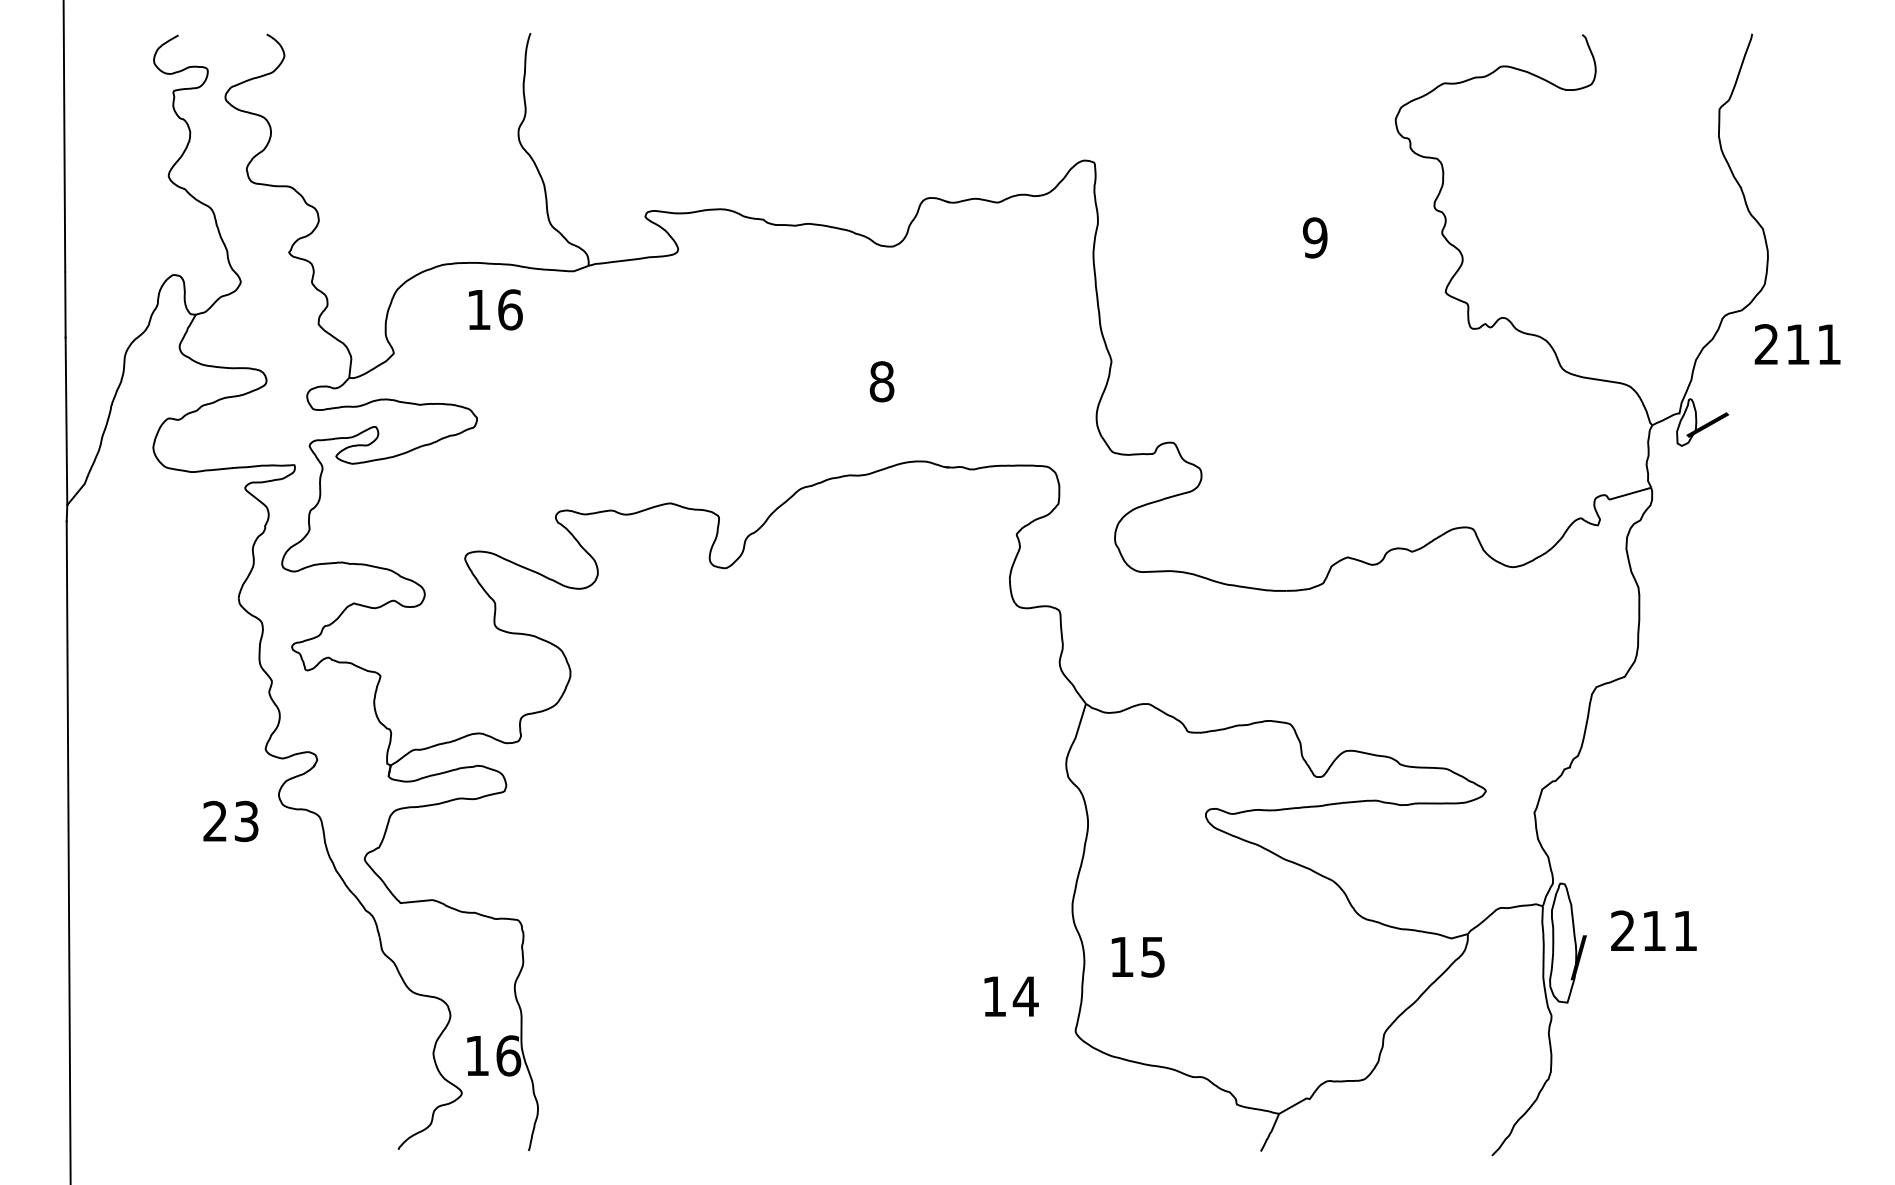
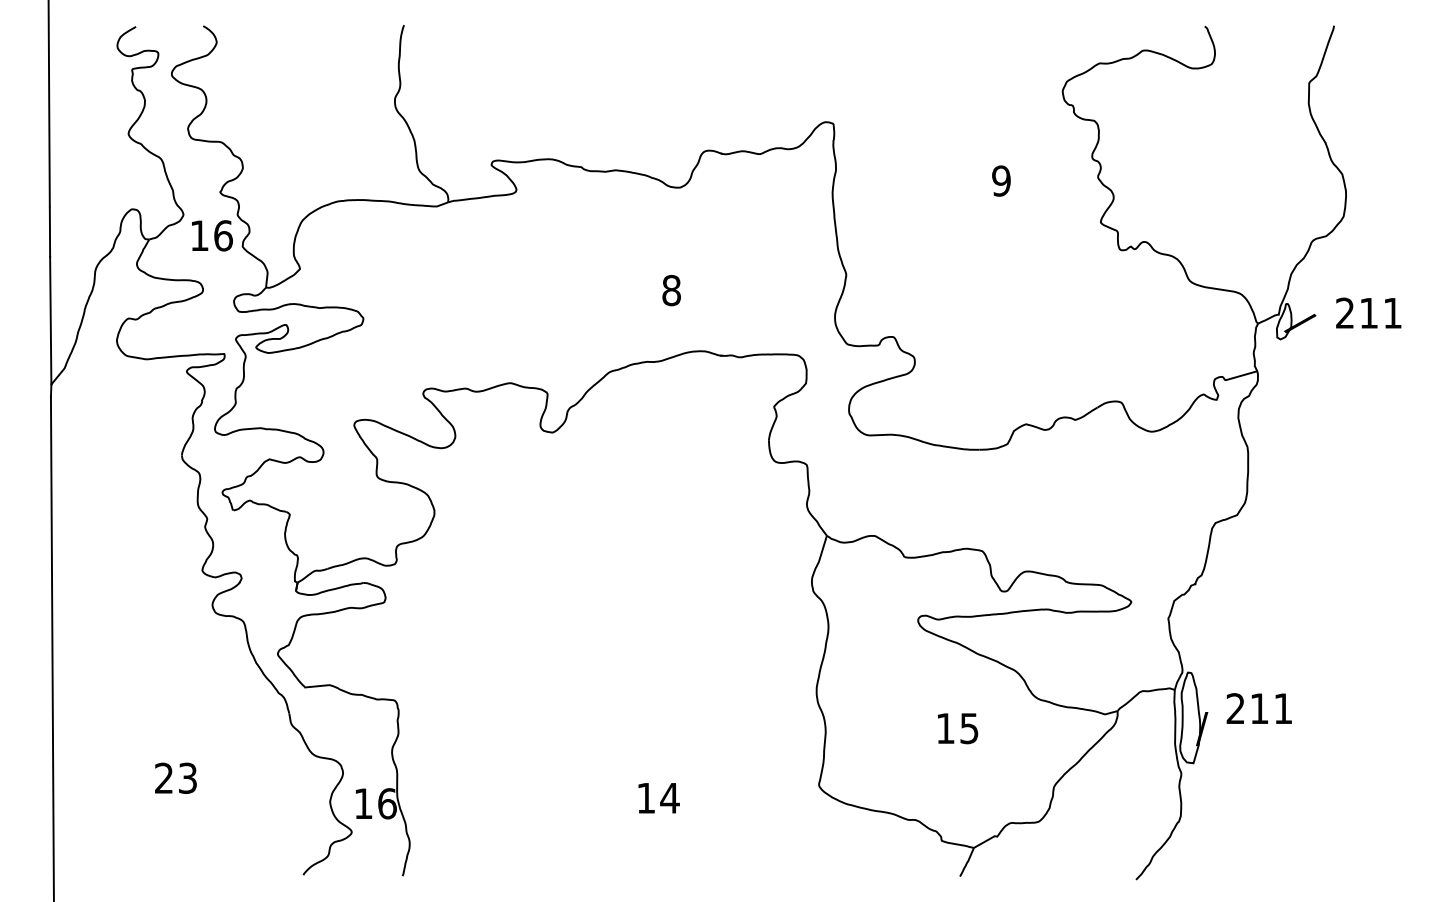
text: (495, 309) -> (212, 235), moved
text: (1797, 344) -> (1368, 313), moved
text: (230, 821) -> (175, 778), moved
text: (1137, 957) -> (957, 728), moved
text: (1011, 996) -> (659, 798), moved

